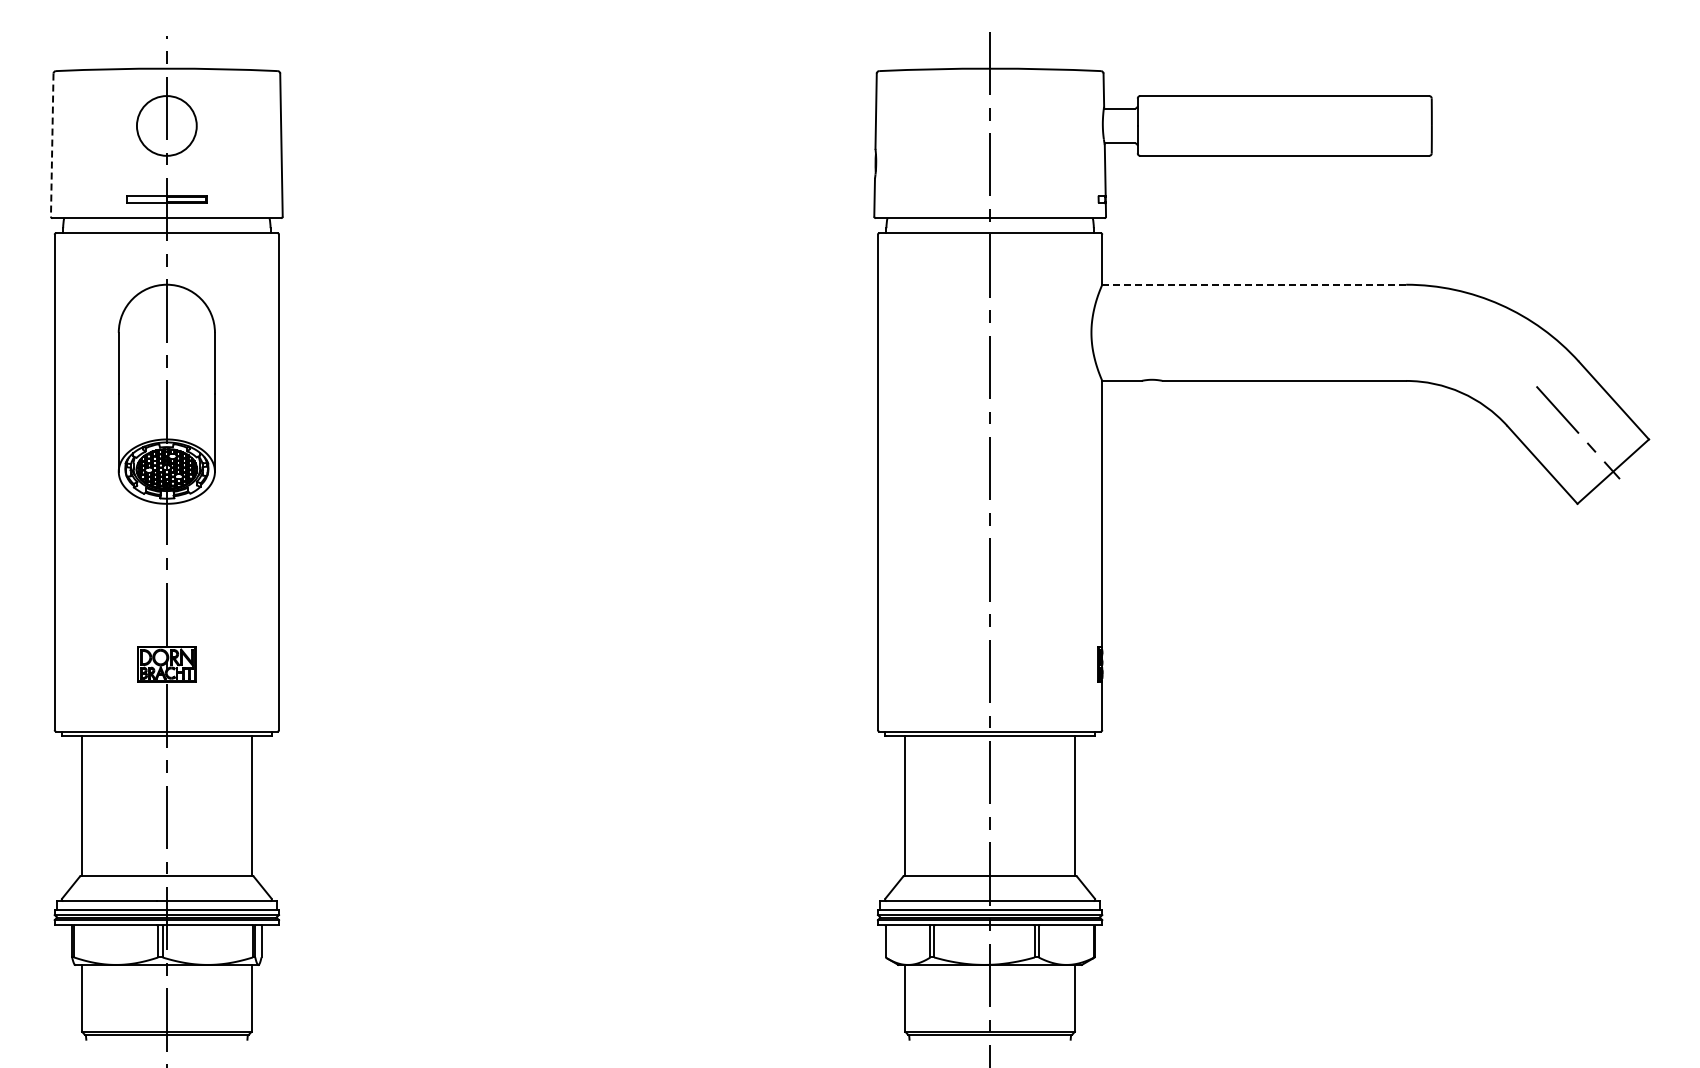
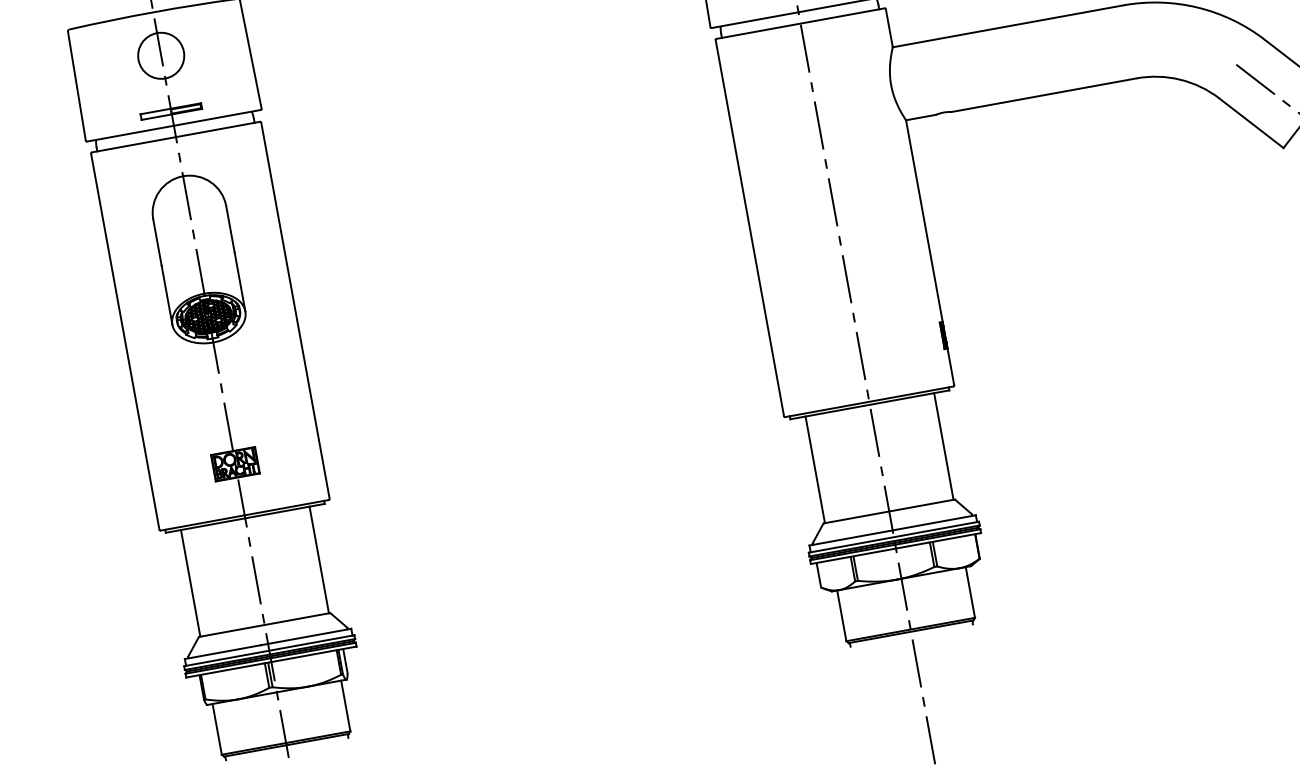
line: (52, 145) -> (77, 86), dashed -> solid
line: (1254, 284) -> (1008, 26), dashed -> solid

